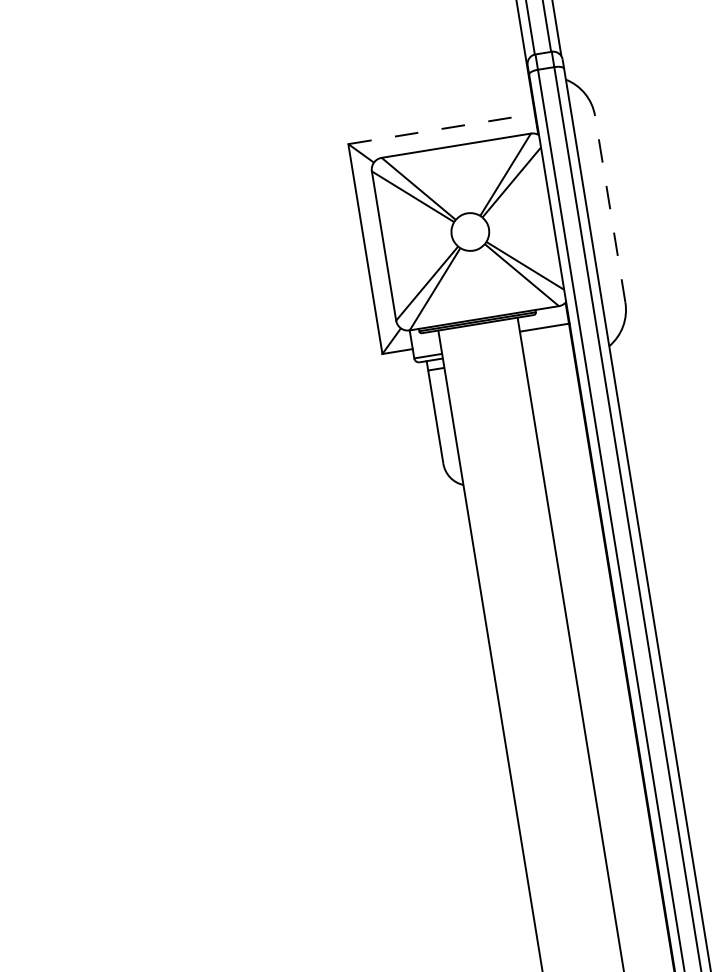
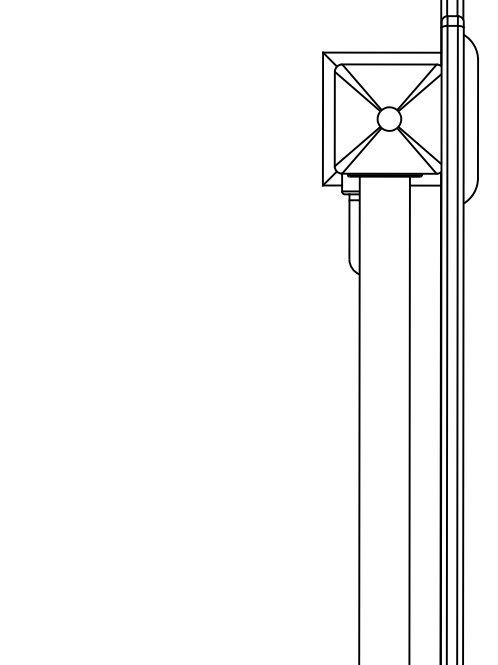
line: (442, 128) -> (382, 52), dashed -> solid
line: (610, 208) -> (478, 118), dashed -> solid

